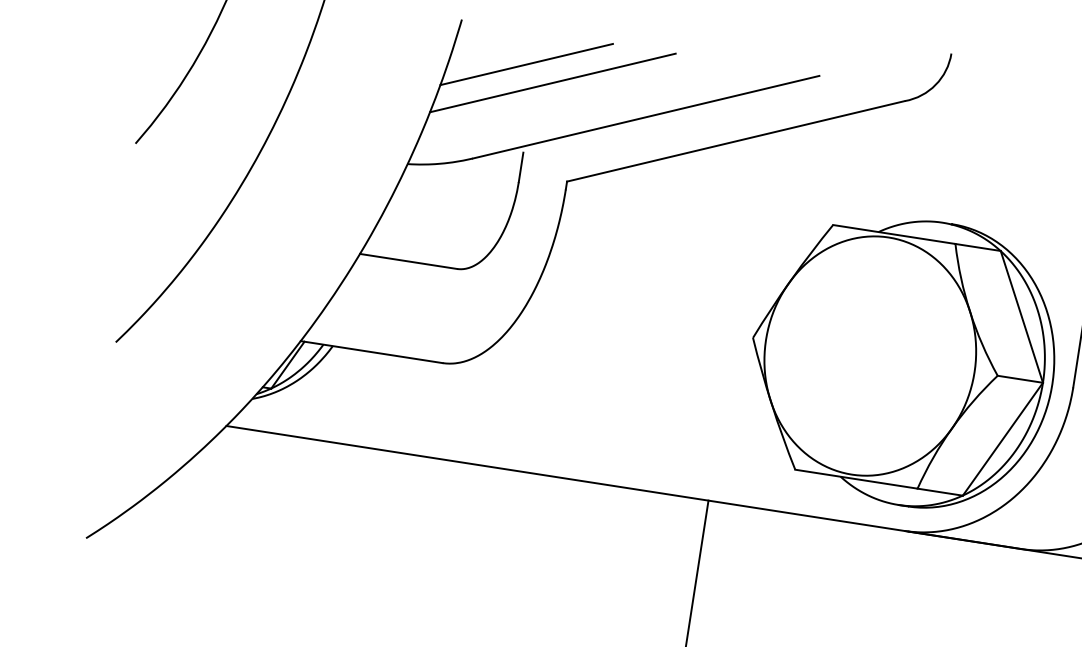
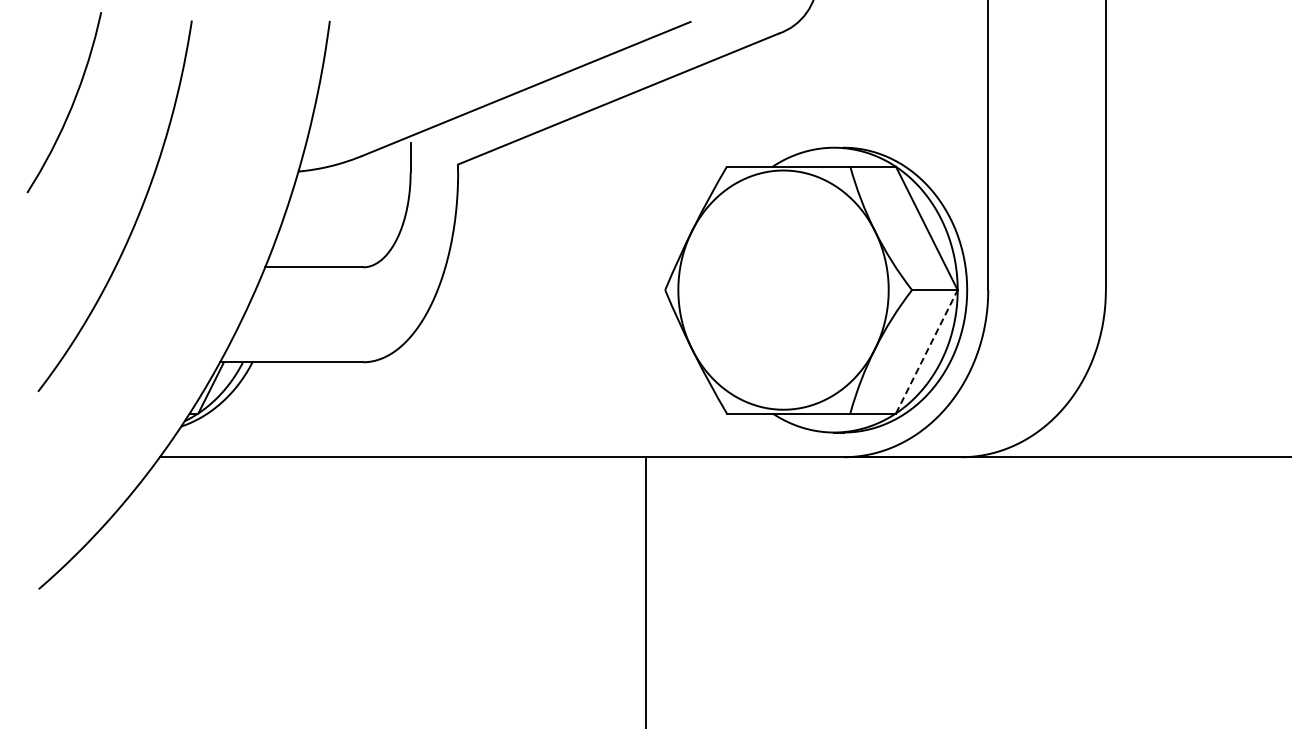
line: (526, 63) -> (400, 54), removed
line: (552, 82) -> (428, 69), removed
line: (1002, 438) -> (926, 351), solid -> dashed

